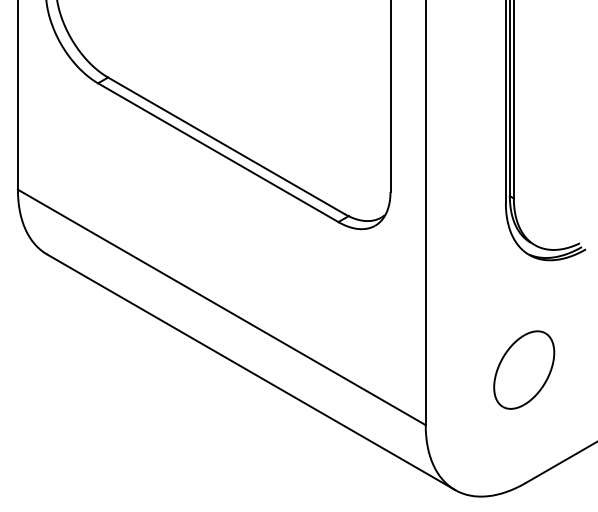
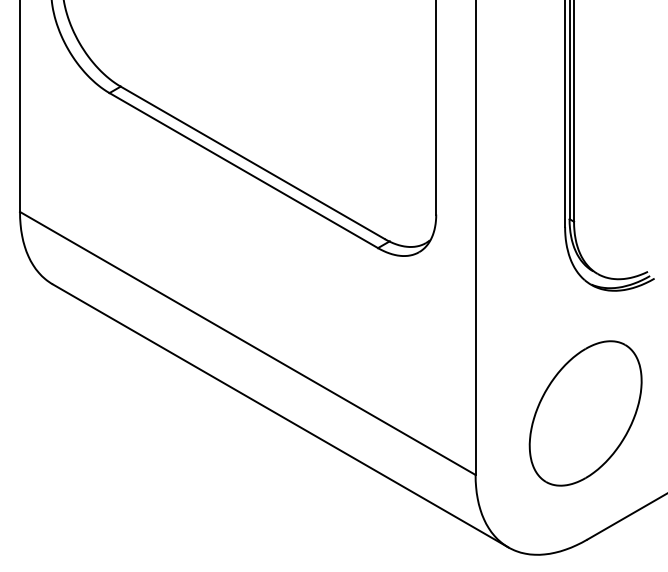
part: (524, 370) -> (585, 413), size x1.67

